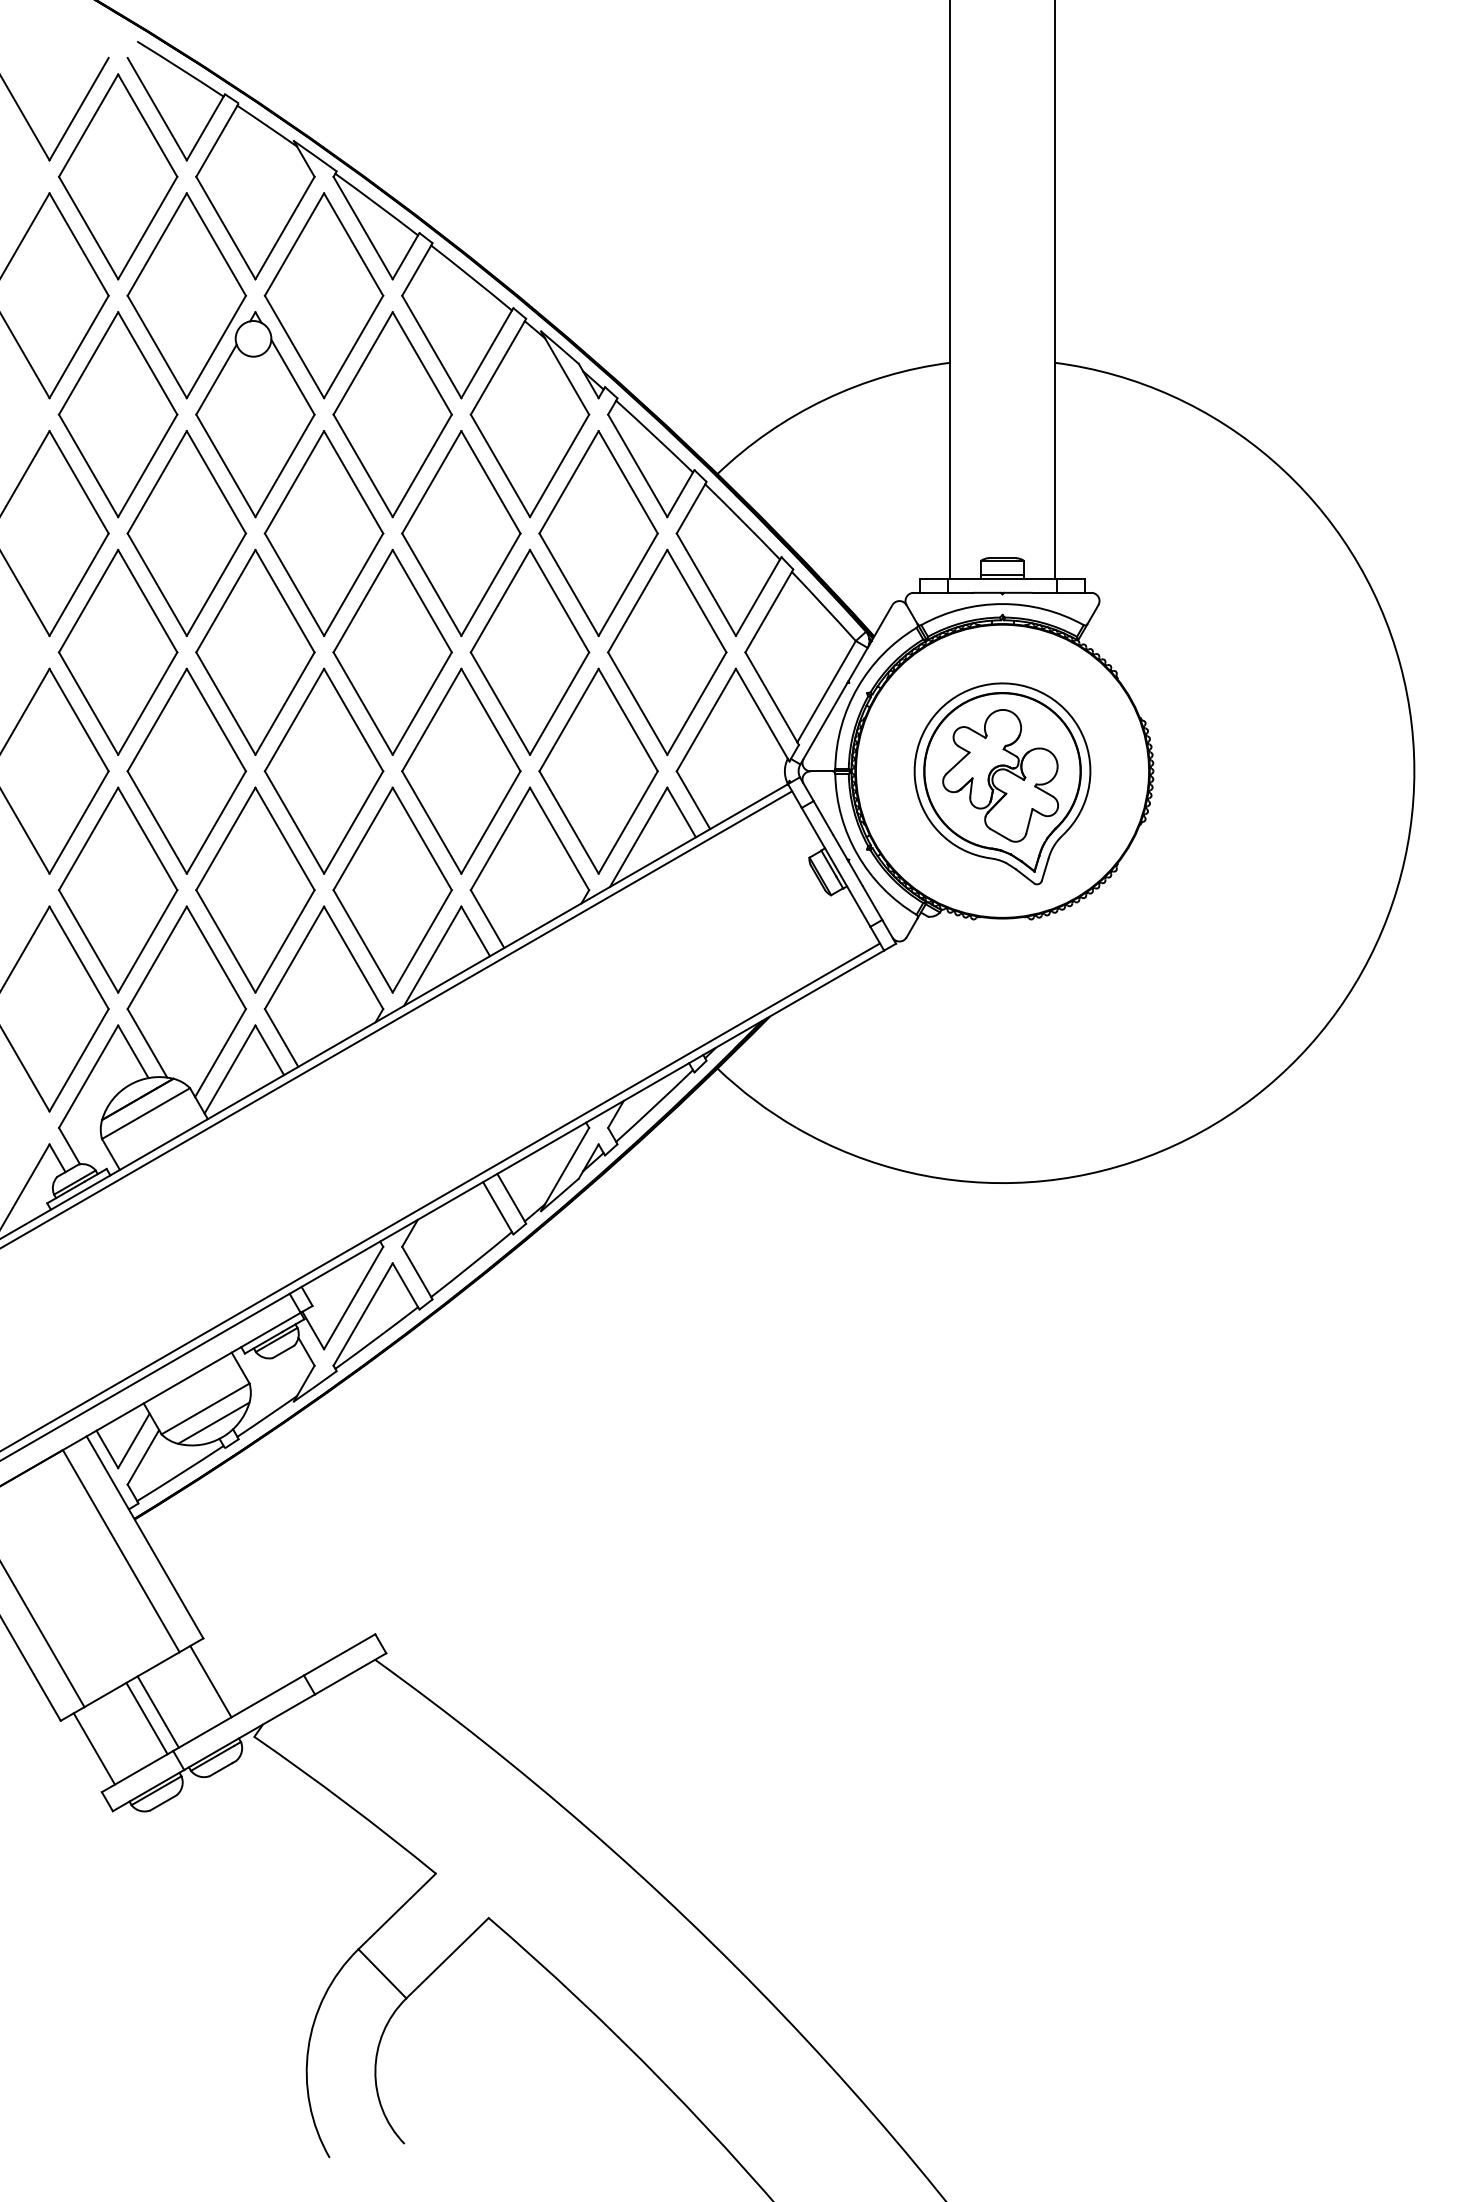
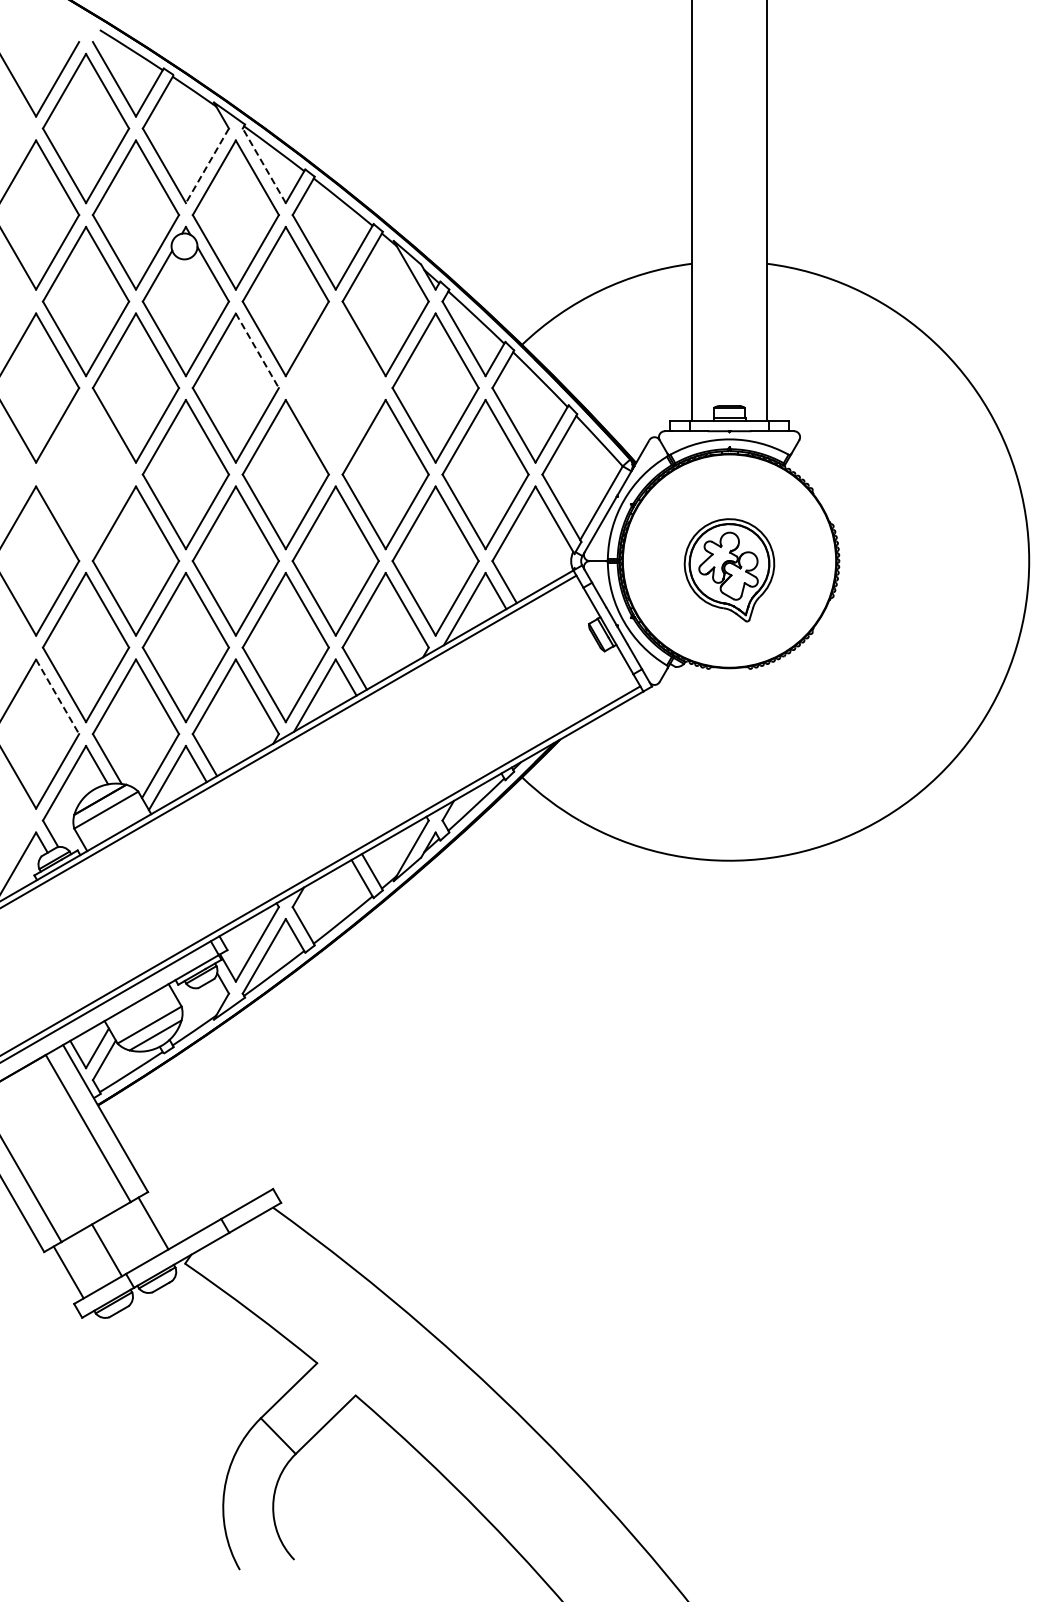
line: (363, 227) -> (264, 165), solid -> dashed
line: (285, 229) -> (207, 166), solid -> dashed
line: (353, 483) -> (257, 351), solid -> dashed
part: (461, 532) -> (335, 387), removed
part: (117, 652) -> (85, 474), removed
part: (1002, 784) -> (729, 570), size x0.7
line: (78, 958) -> (57, 697), solid -> dashed
line: (158, 1711) -> (115, 1245), removed

